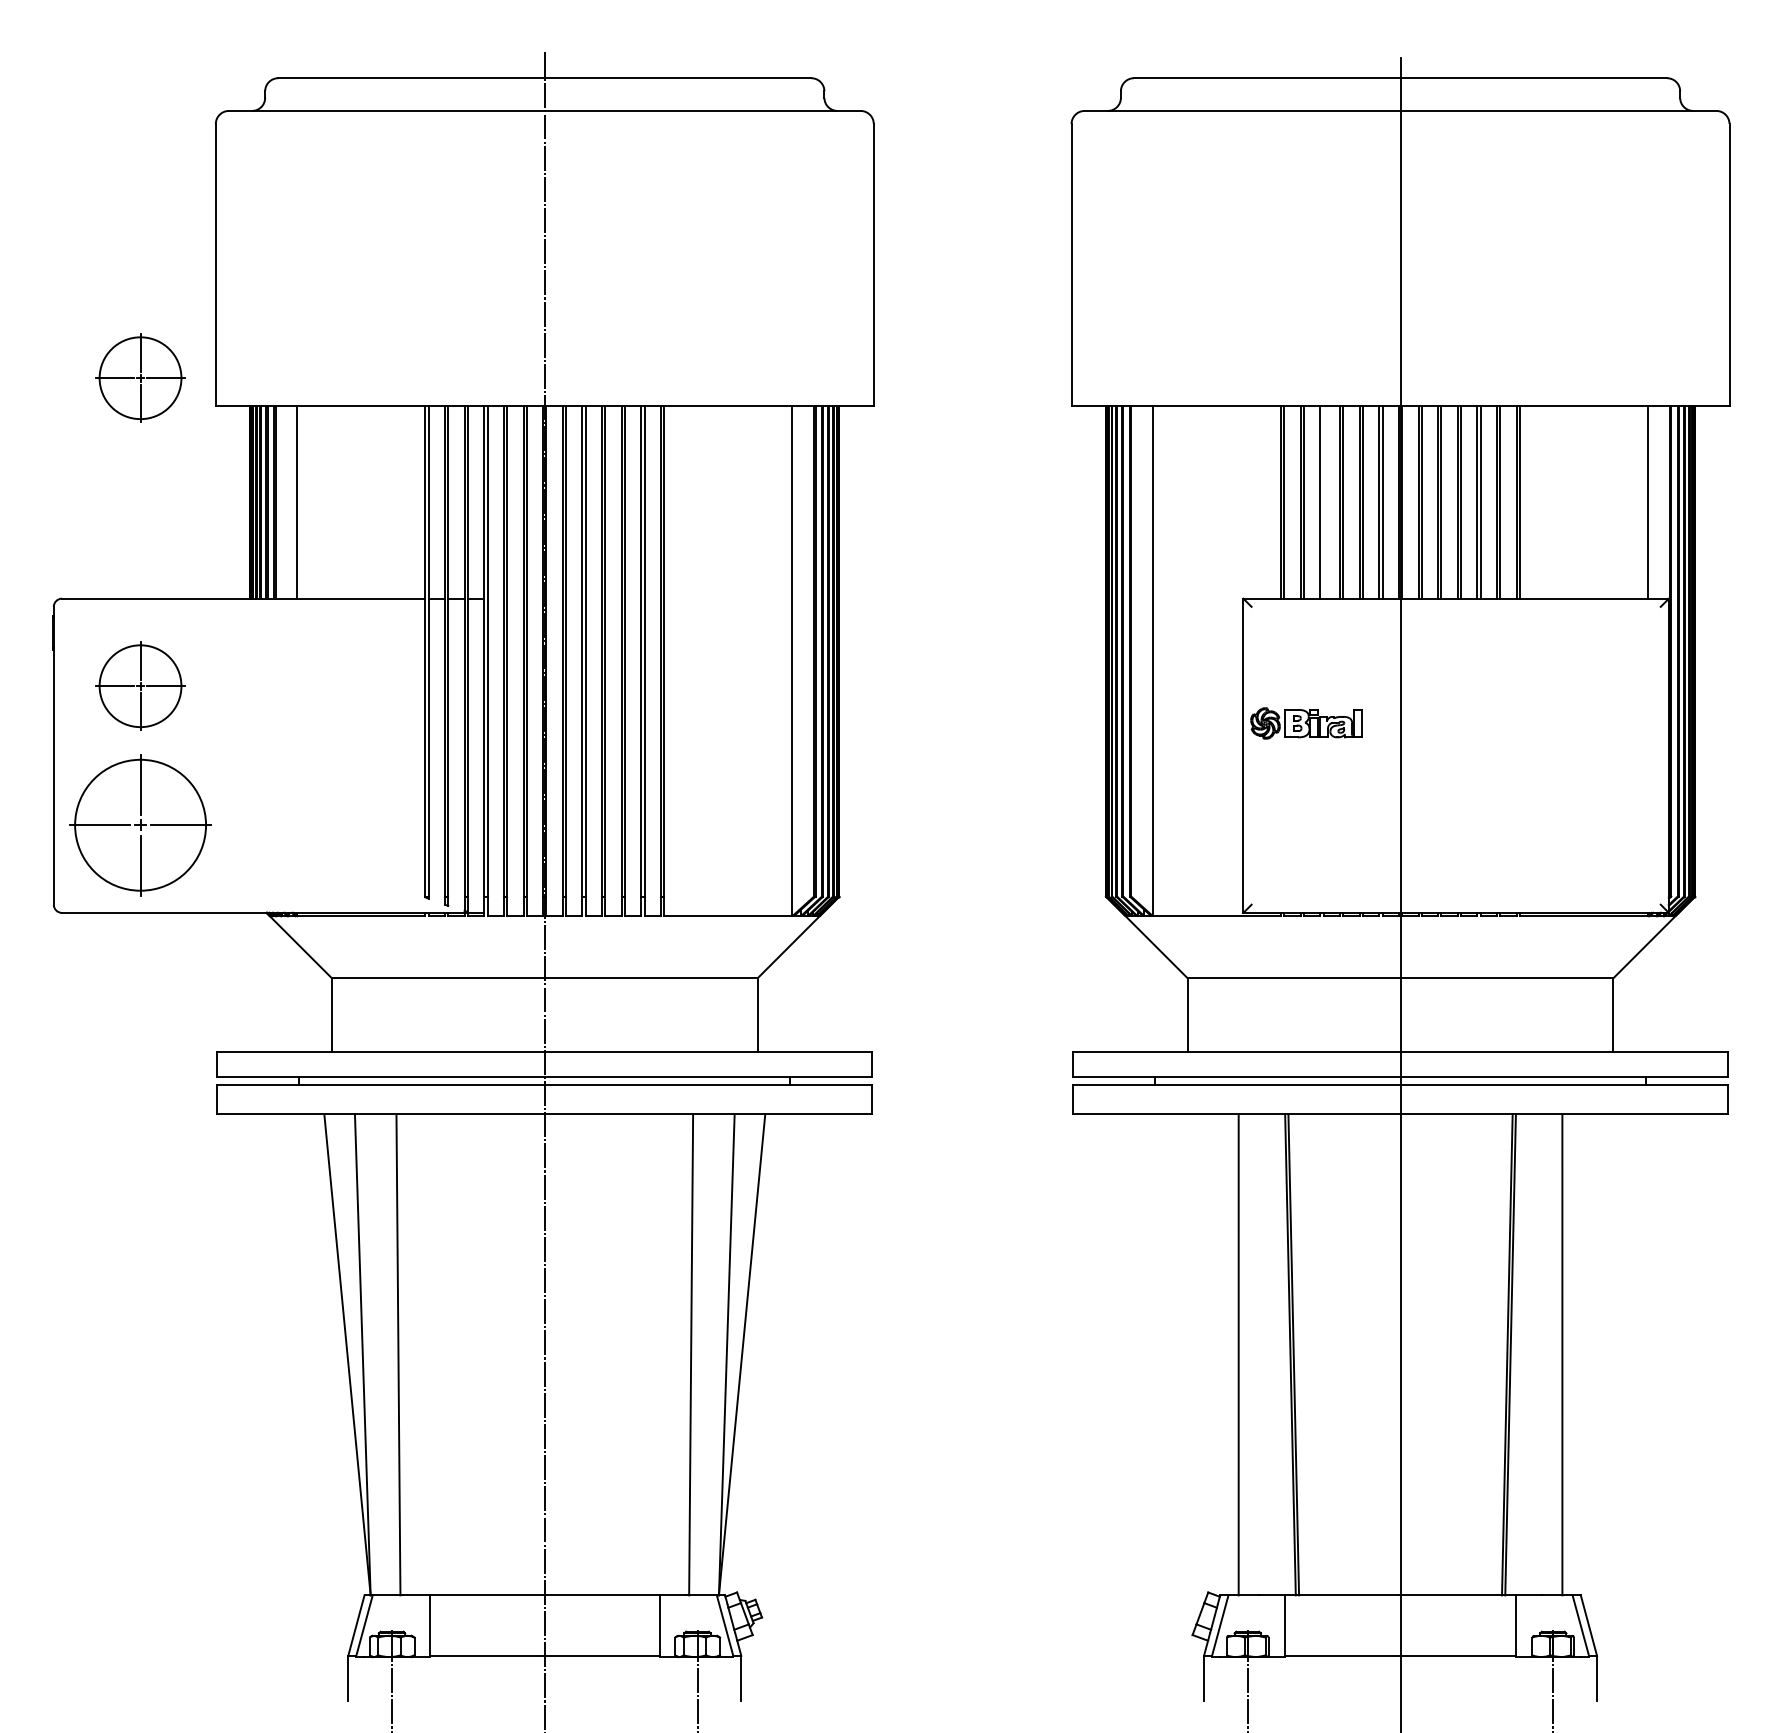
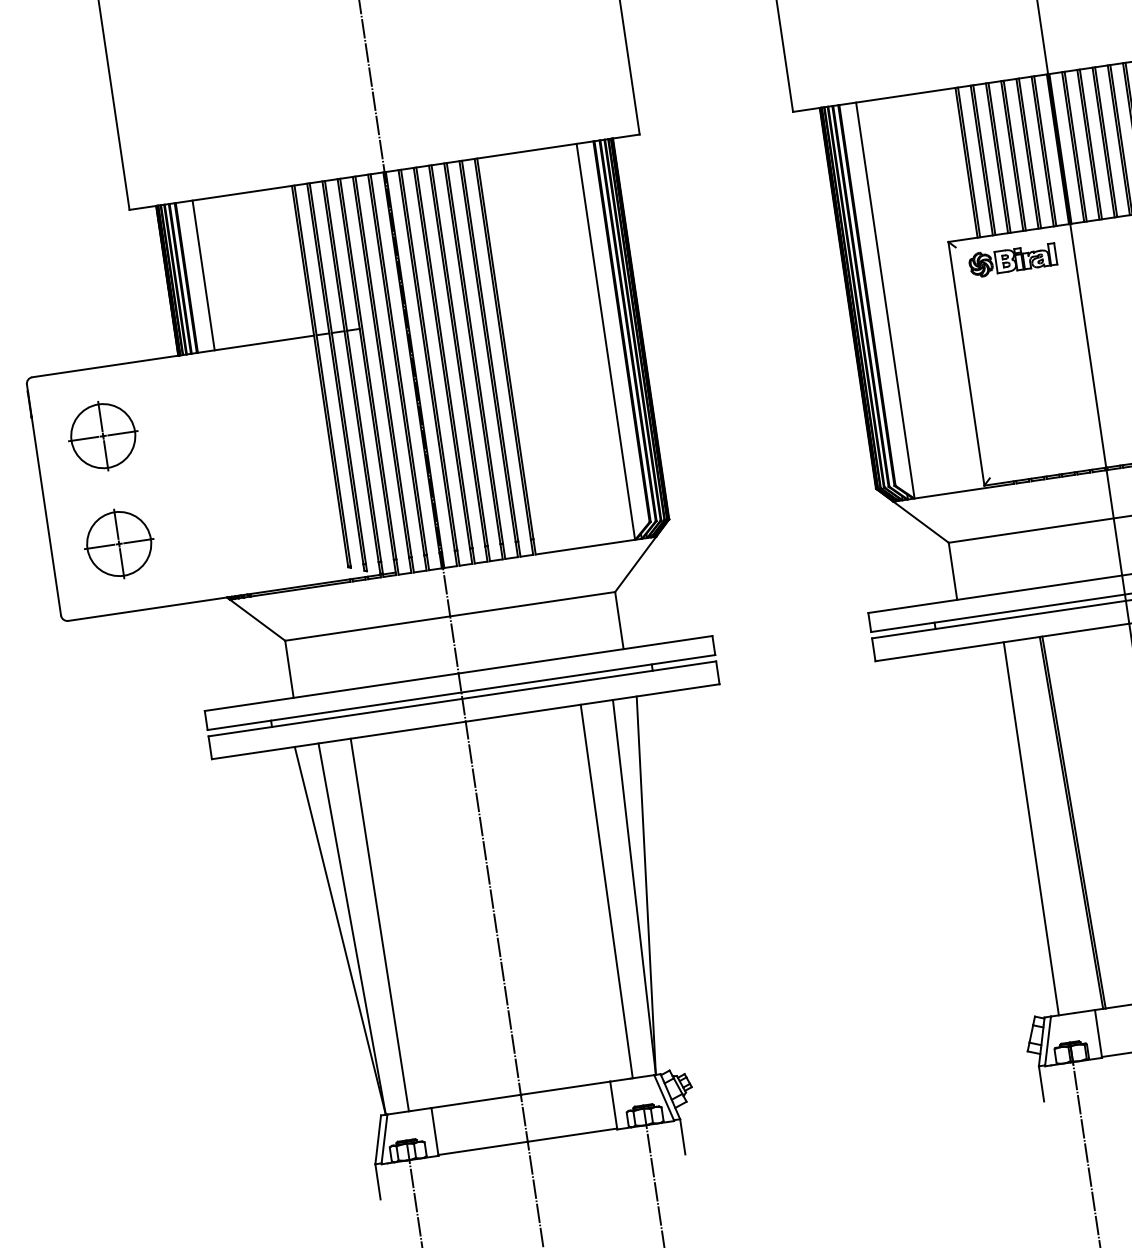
part: (140, 377) -> (67, 196), removed
line: (1323, 501) -> (999, 157), added
part: (1306, 723) -> (1012, 260), moved
part: (140, 825) -> (119, 544), size x0.62

